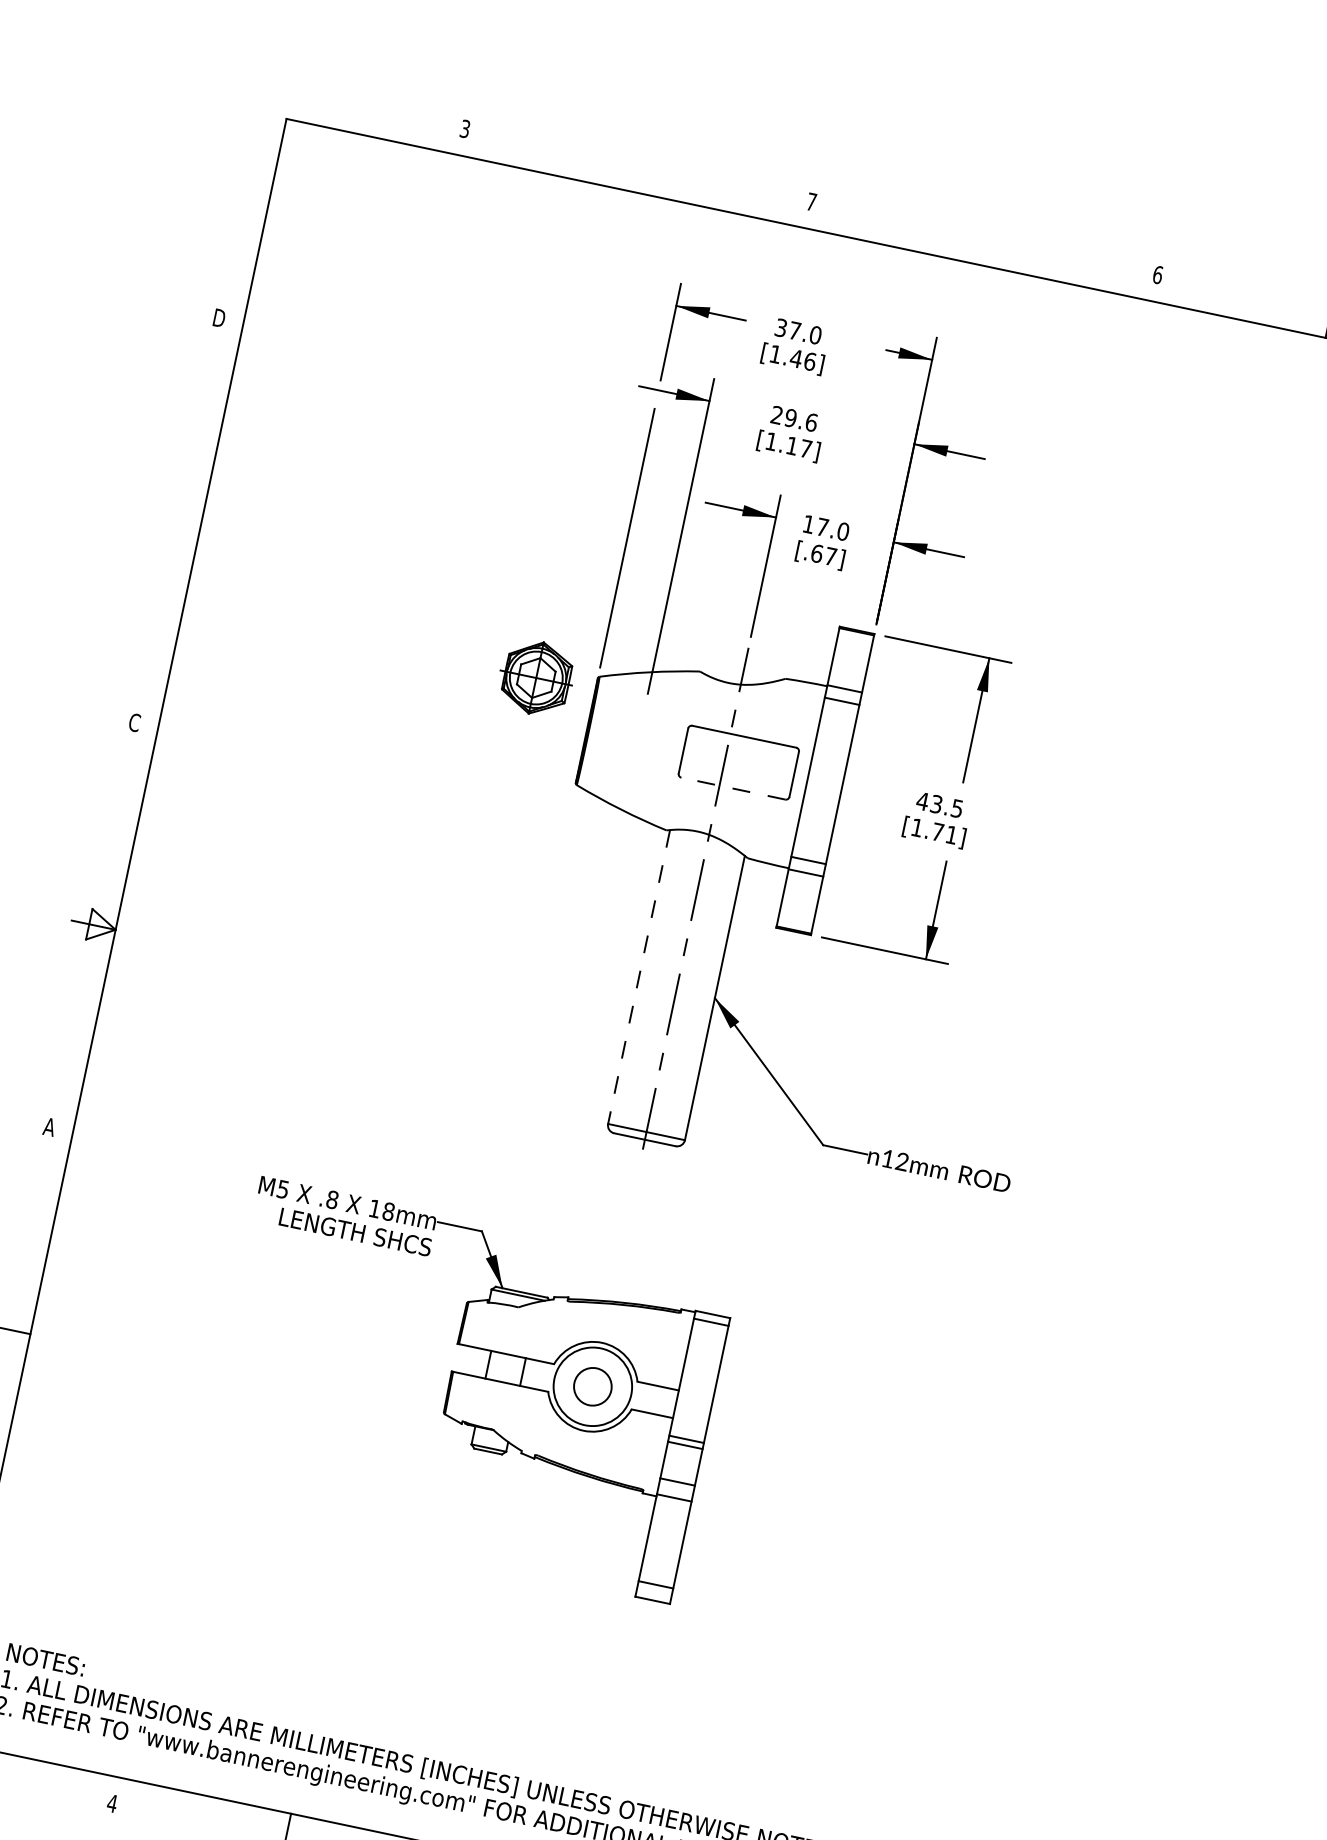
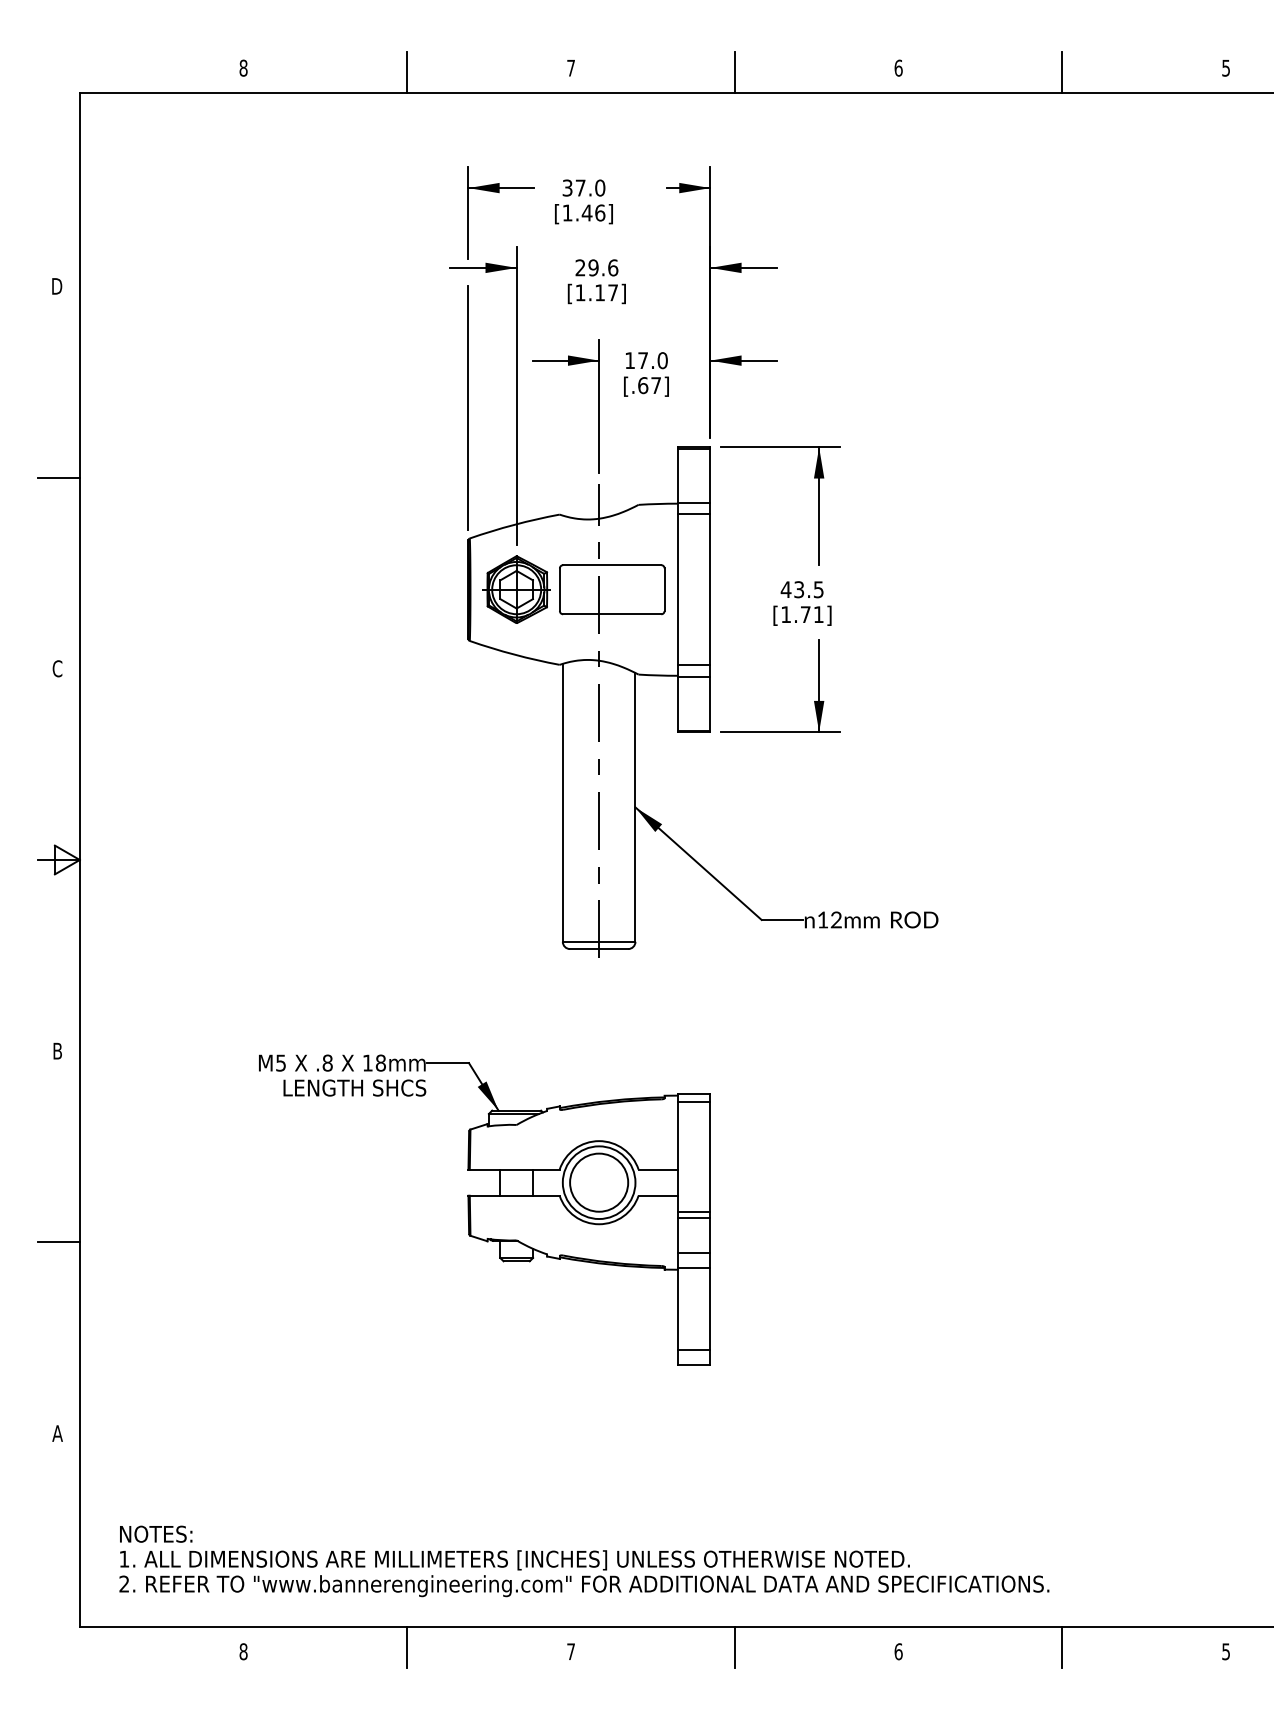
text: (465, 128) -> (243, 67), 3 -> 8
line: (637, 170) -> (407, 72), added
line: (983, 242) -> (734, 72), added
line: (178, 520) -> (58, 477), added
part: (536, 677) -> (516, 589), moved
line: (732, 788) -> (611, 614), dashed -> solid
line: (638, 976) -> (562, 802), dashed -> solid
text: (49, 1126) -> (57, 1050), A -> B
circle: (593, 1386) -> (599, 1182), size x1.67
text: (112, 1803) -> (243, 1651), 4 -> 8

